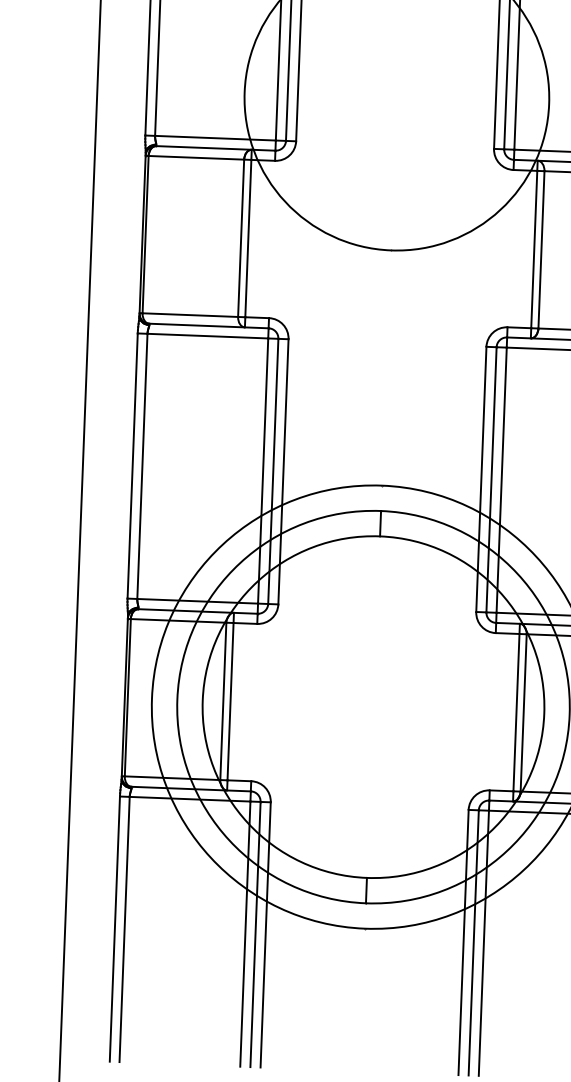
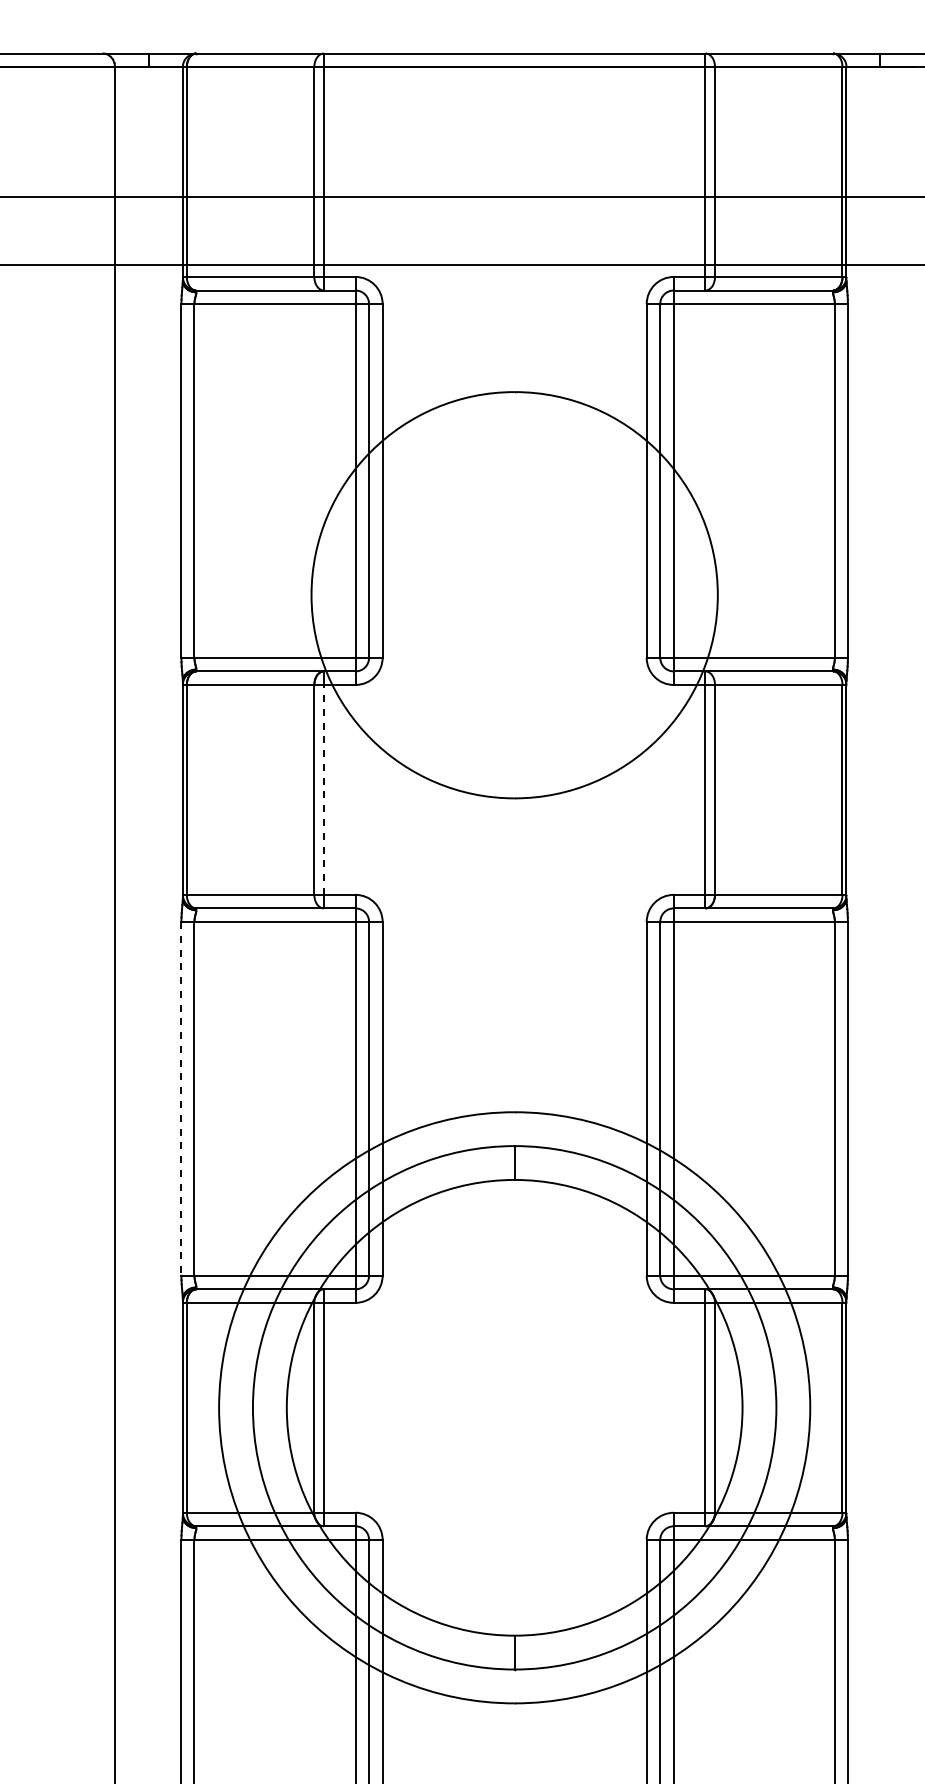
line: (248, 238) -> (323, 789), solid -> dashed
line: (132, 465) -> (181, 1098), solid -> dashed

